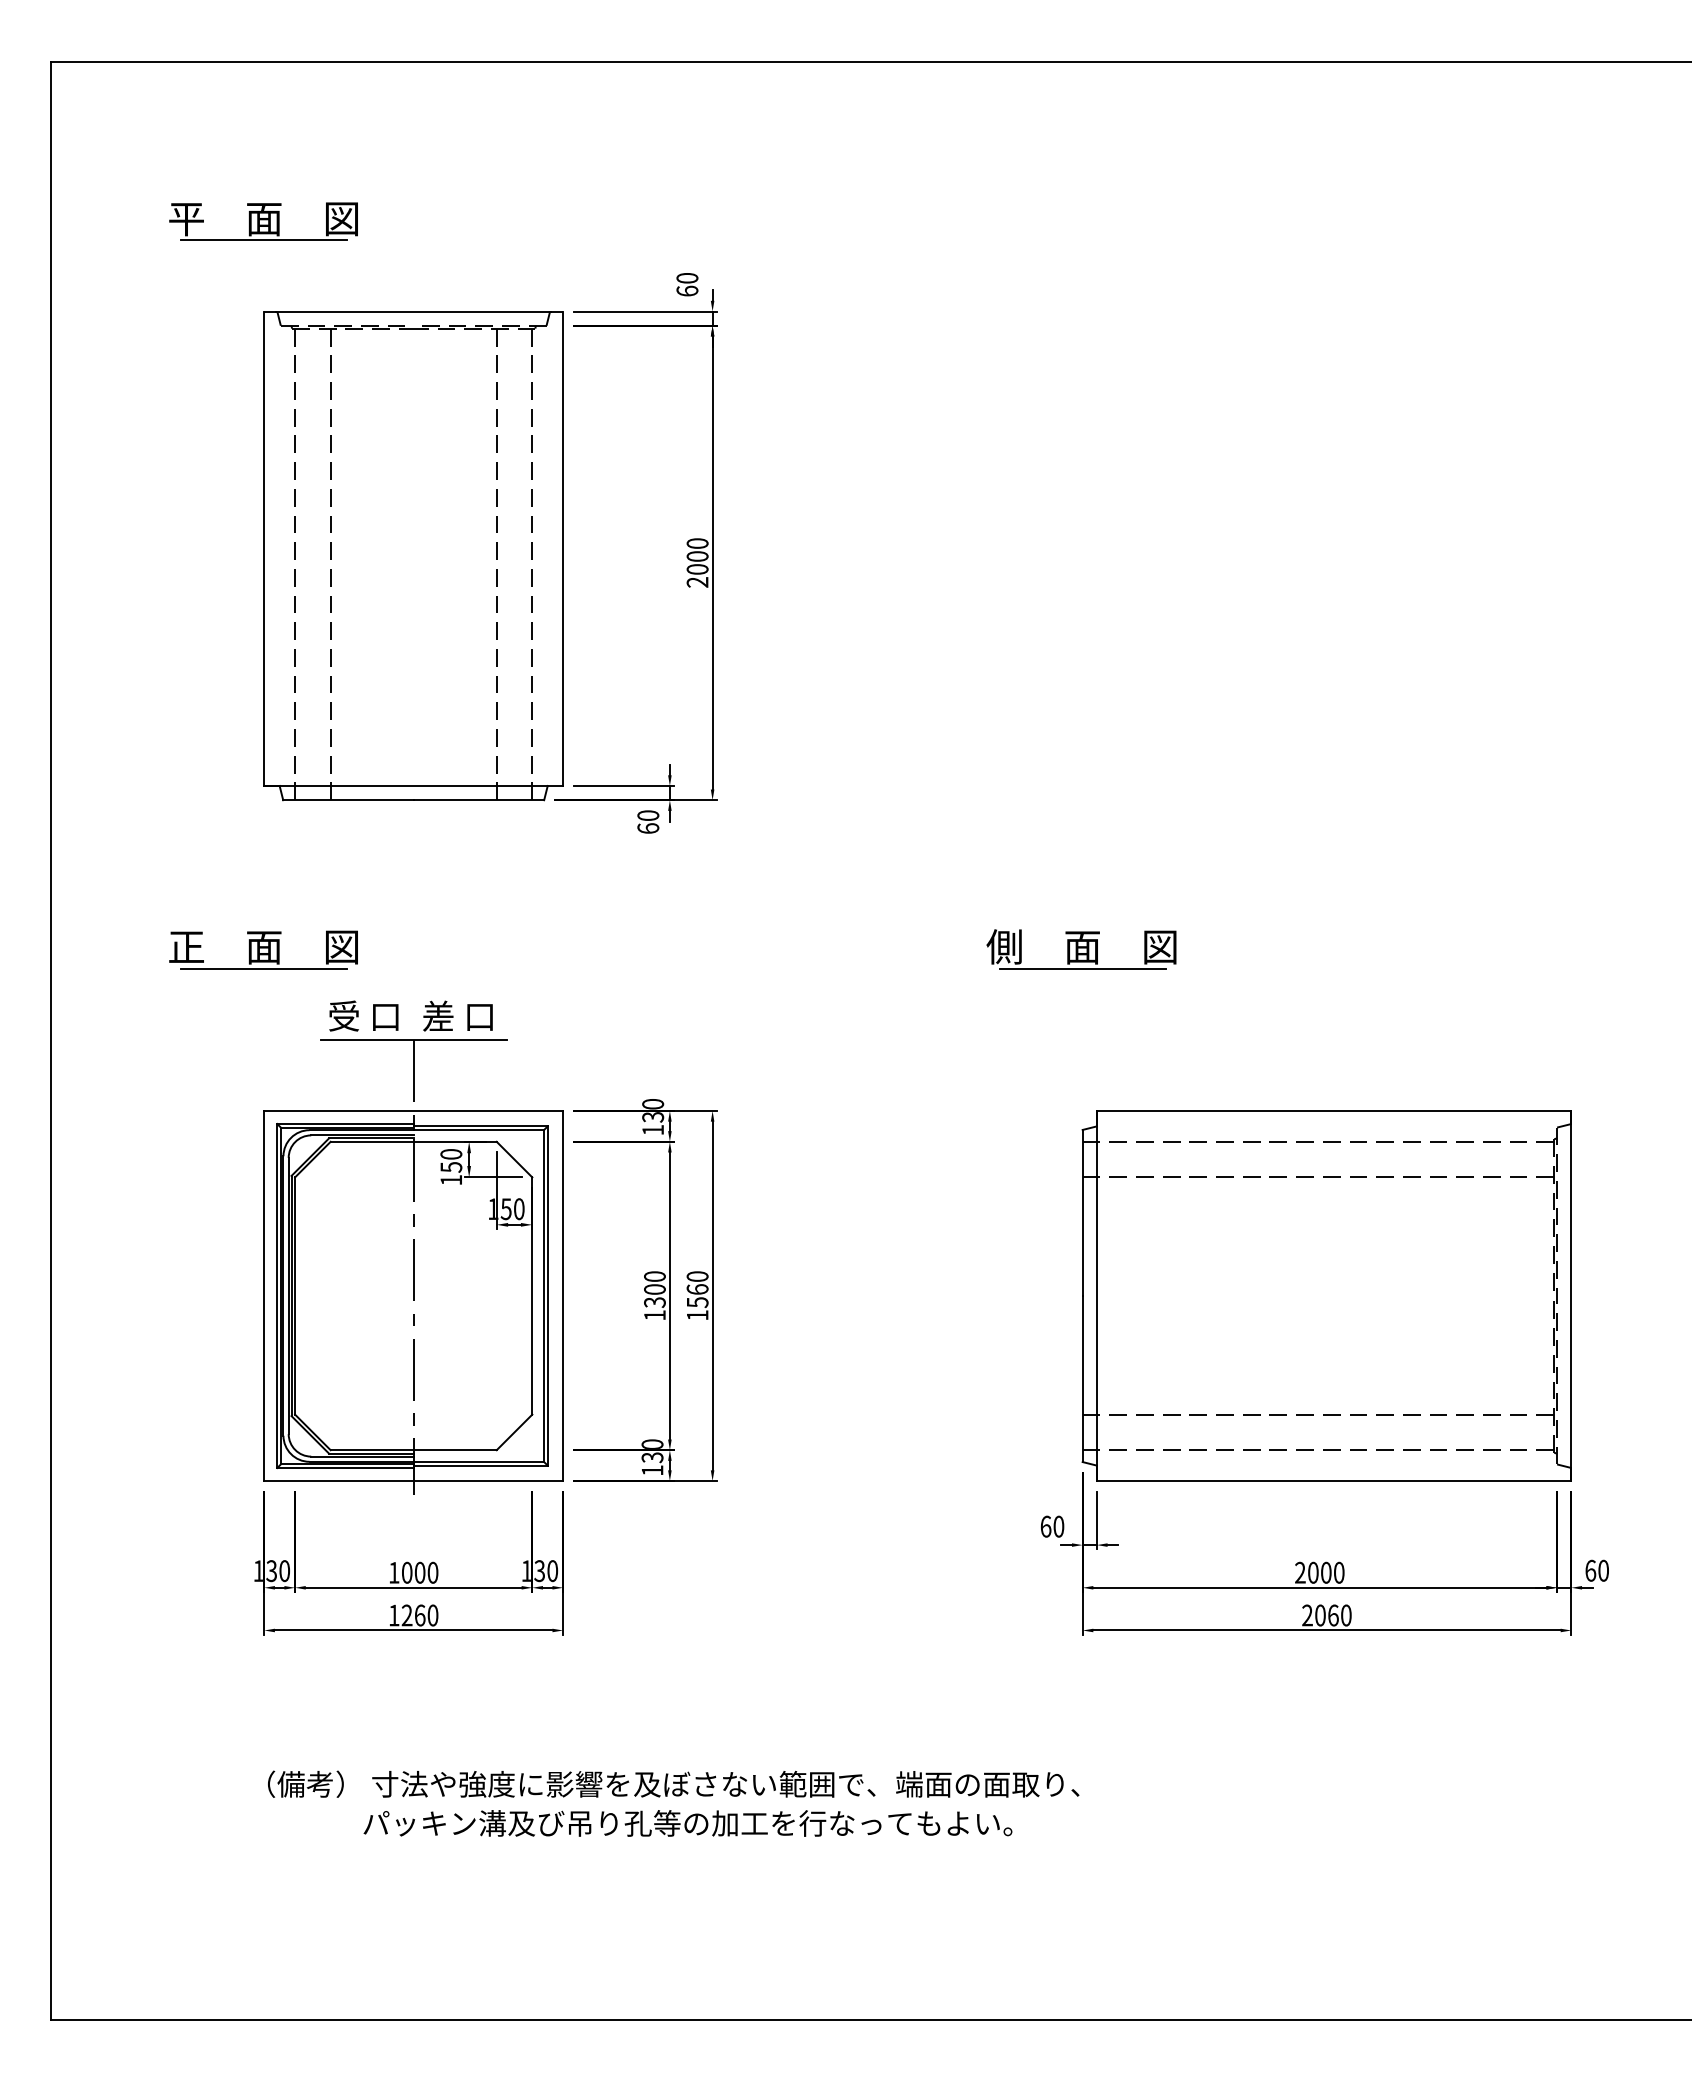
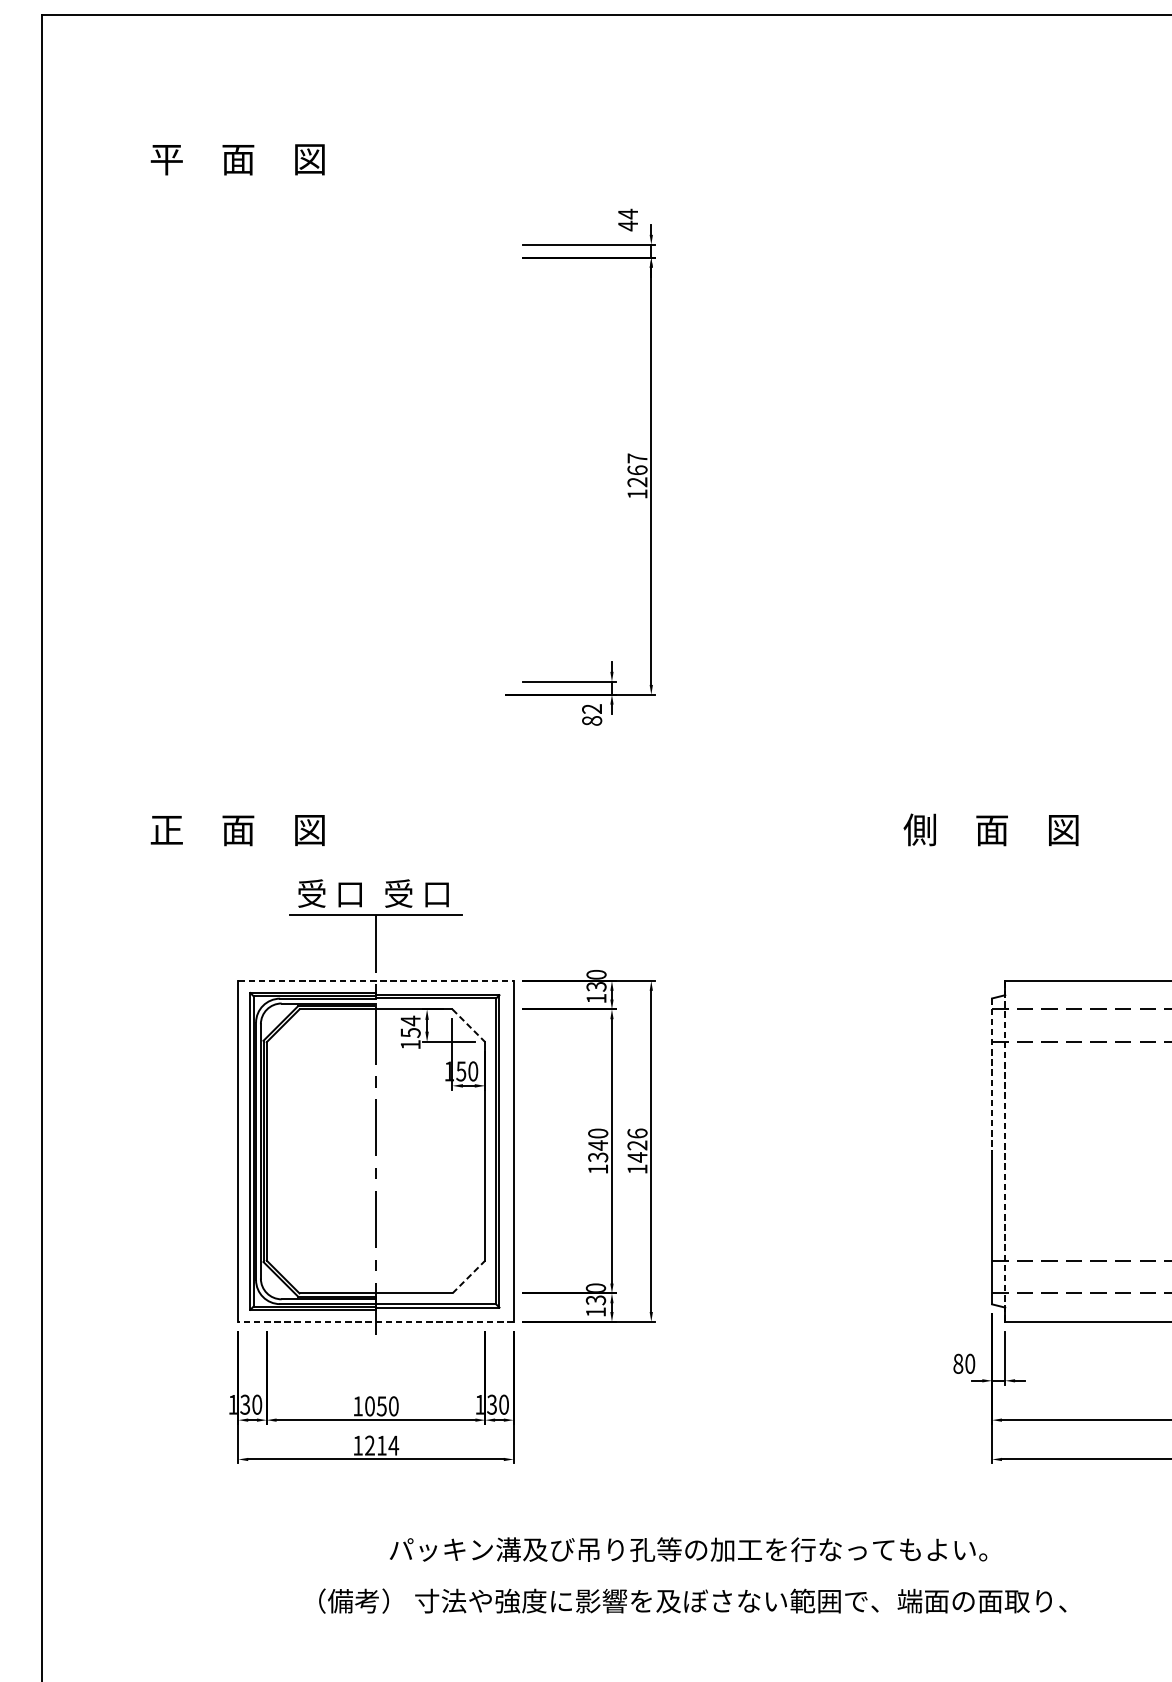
line: (264, 240) -> (238, 179), removed
text: (687, 284) -> (628, 219), 60 -> 44
part: (413, 556) -> (375, 470), removed
text: (697, 562) -> (637, 475), 2000 -> 1267
text: (648, 821) -> (592, 714), 60 -> 82
line: (264, 968) -> (238, 849), removed
line: (1082, 968) -> (991, 849), removed
text: (438, 1015) -> (398, 893), 差 口 -> 受 口
line: (414, 1110) -> (376, 980), solid -> dashed
text: (451, 1154) -> (410, 1021), 150 -> 154
line: (514, 1159) -> (468, 1025), solid -> dashed
line: (1082, 1213) -> (991, 1075), solid -> dashed
text: (654, 1289) -> (597, 1145), 1300 -> 1340
text: (697, 1289) -> (637, 1145), 1560 -> 1426
line: (1096, 1295) -> (1004, 1150), solid -> dashed
line: (514, 1432) -> (468, 1277), solid -> dashed
line: (413, 1481) -> (375, 1322), solid -> dashed
text: (1045, 1526) -> (957, 1363), 60 -> 80
text: (419, 1572) -> (381, 1406), 1000 -> 1050
text: (426, 1615) -> (387, 1445), 1260 -> 1214
text: (673, 1783) -> (692, 1600), moved
text: (687, 1823) -> (688, 1549), moved

